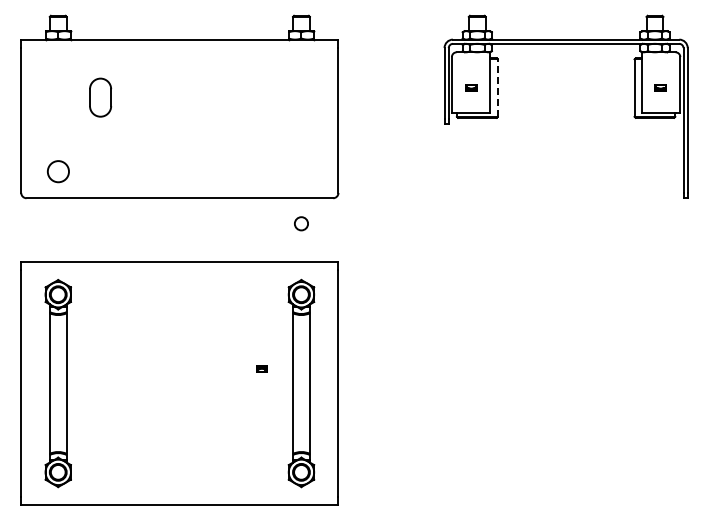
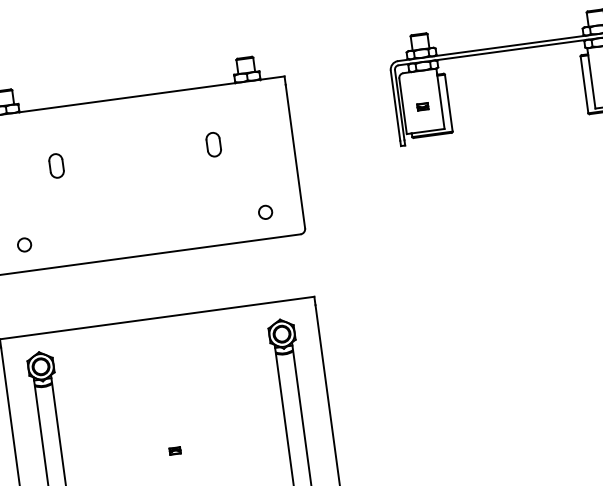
line: (497, 88) -> (448, 103), dashed -> solid
part: (100, 97) -> (56, 165), size x0.62
part: (258, 97) -> (213, 144), added
circle: (57, 171) -> (23, 244), size x0.62
circle: (301, 223) -> (265, 212), moved
part: (261, 368) -> (174, 450), moved

